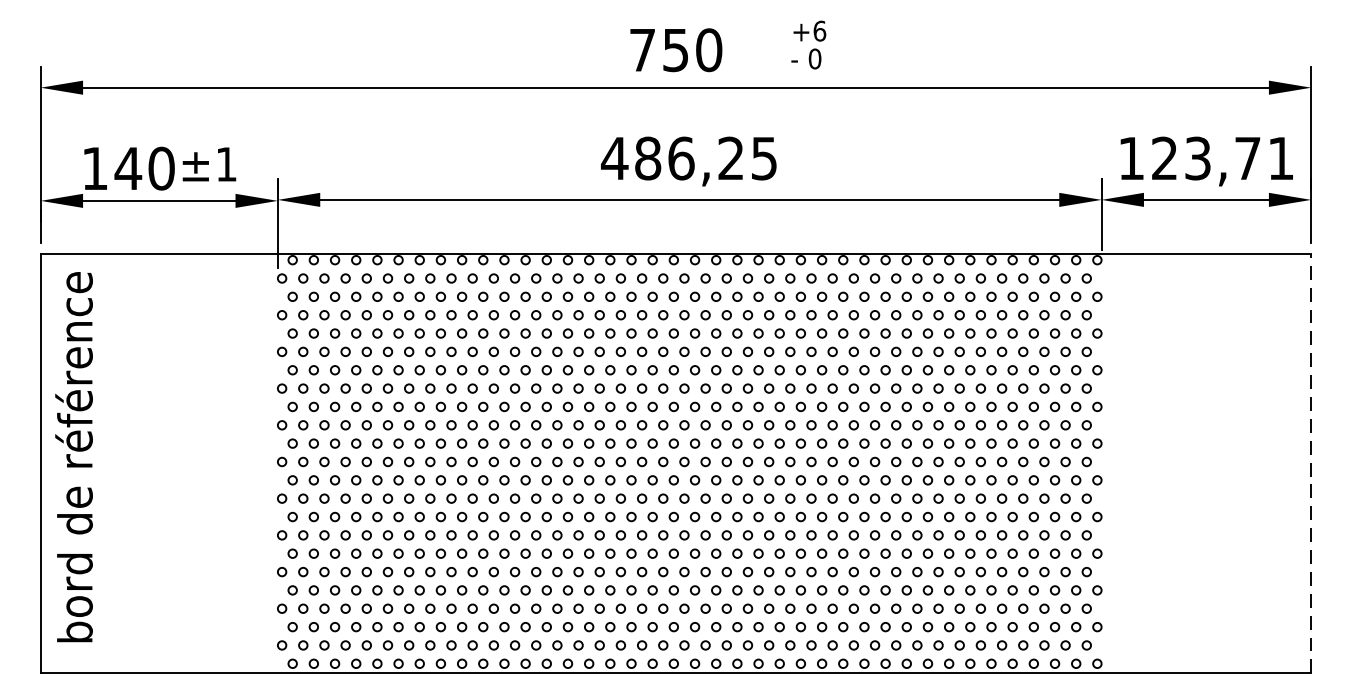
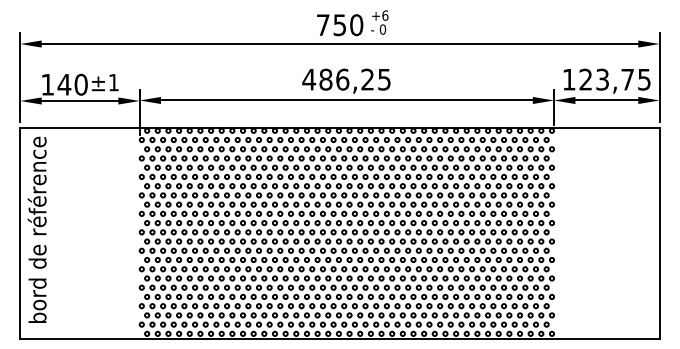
text: (808, 44) -> (379, 22), moved
text: (1281, 158) -> (644, 79), 123,71 -> 123,75
line: (1311, 464) -> (659, 233), dashed -> solid

